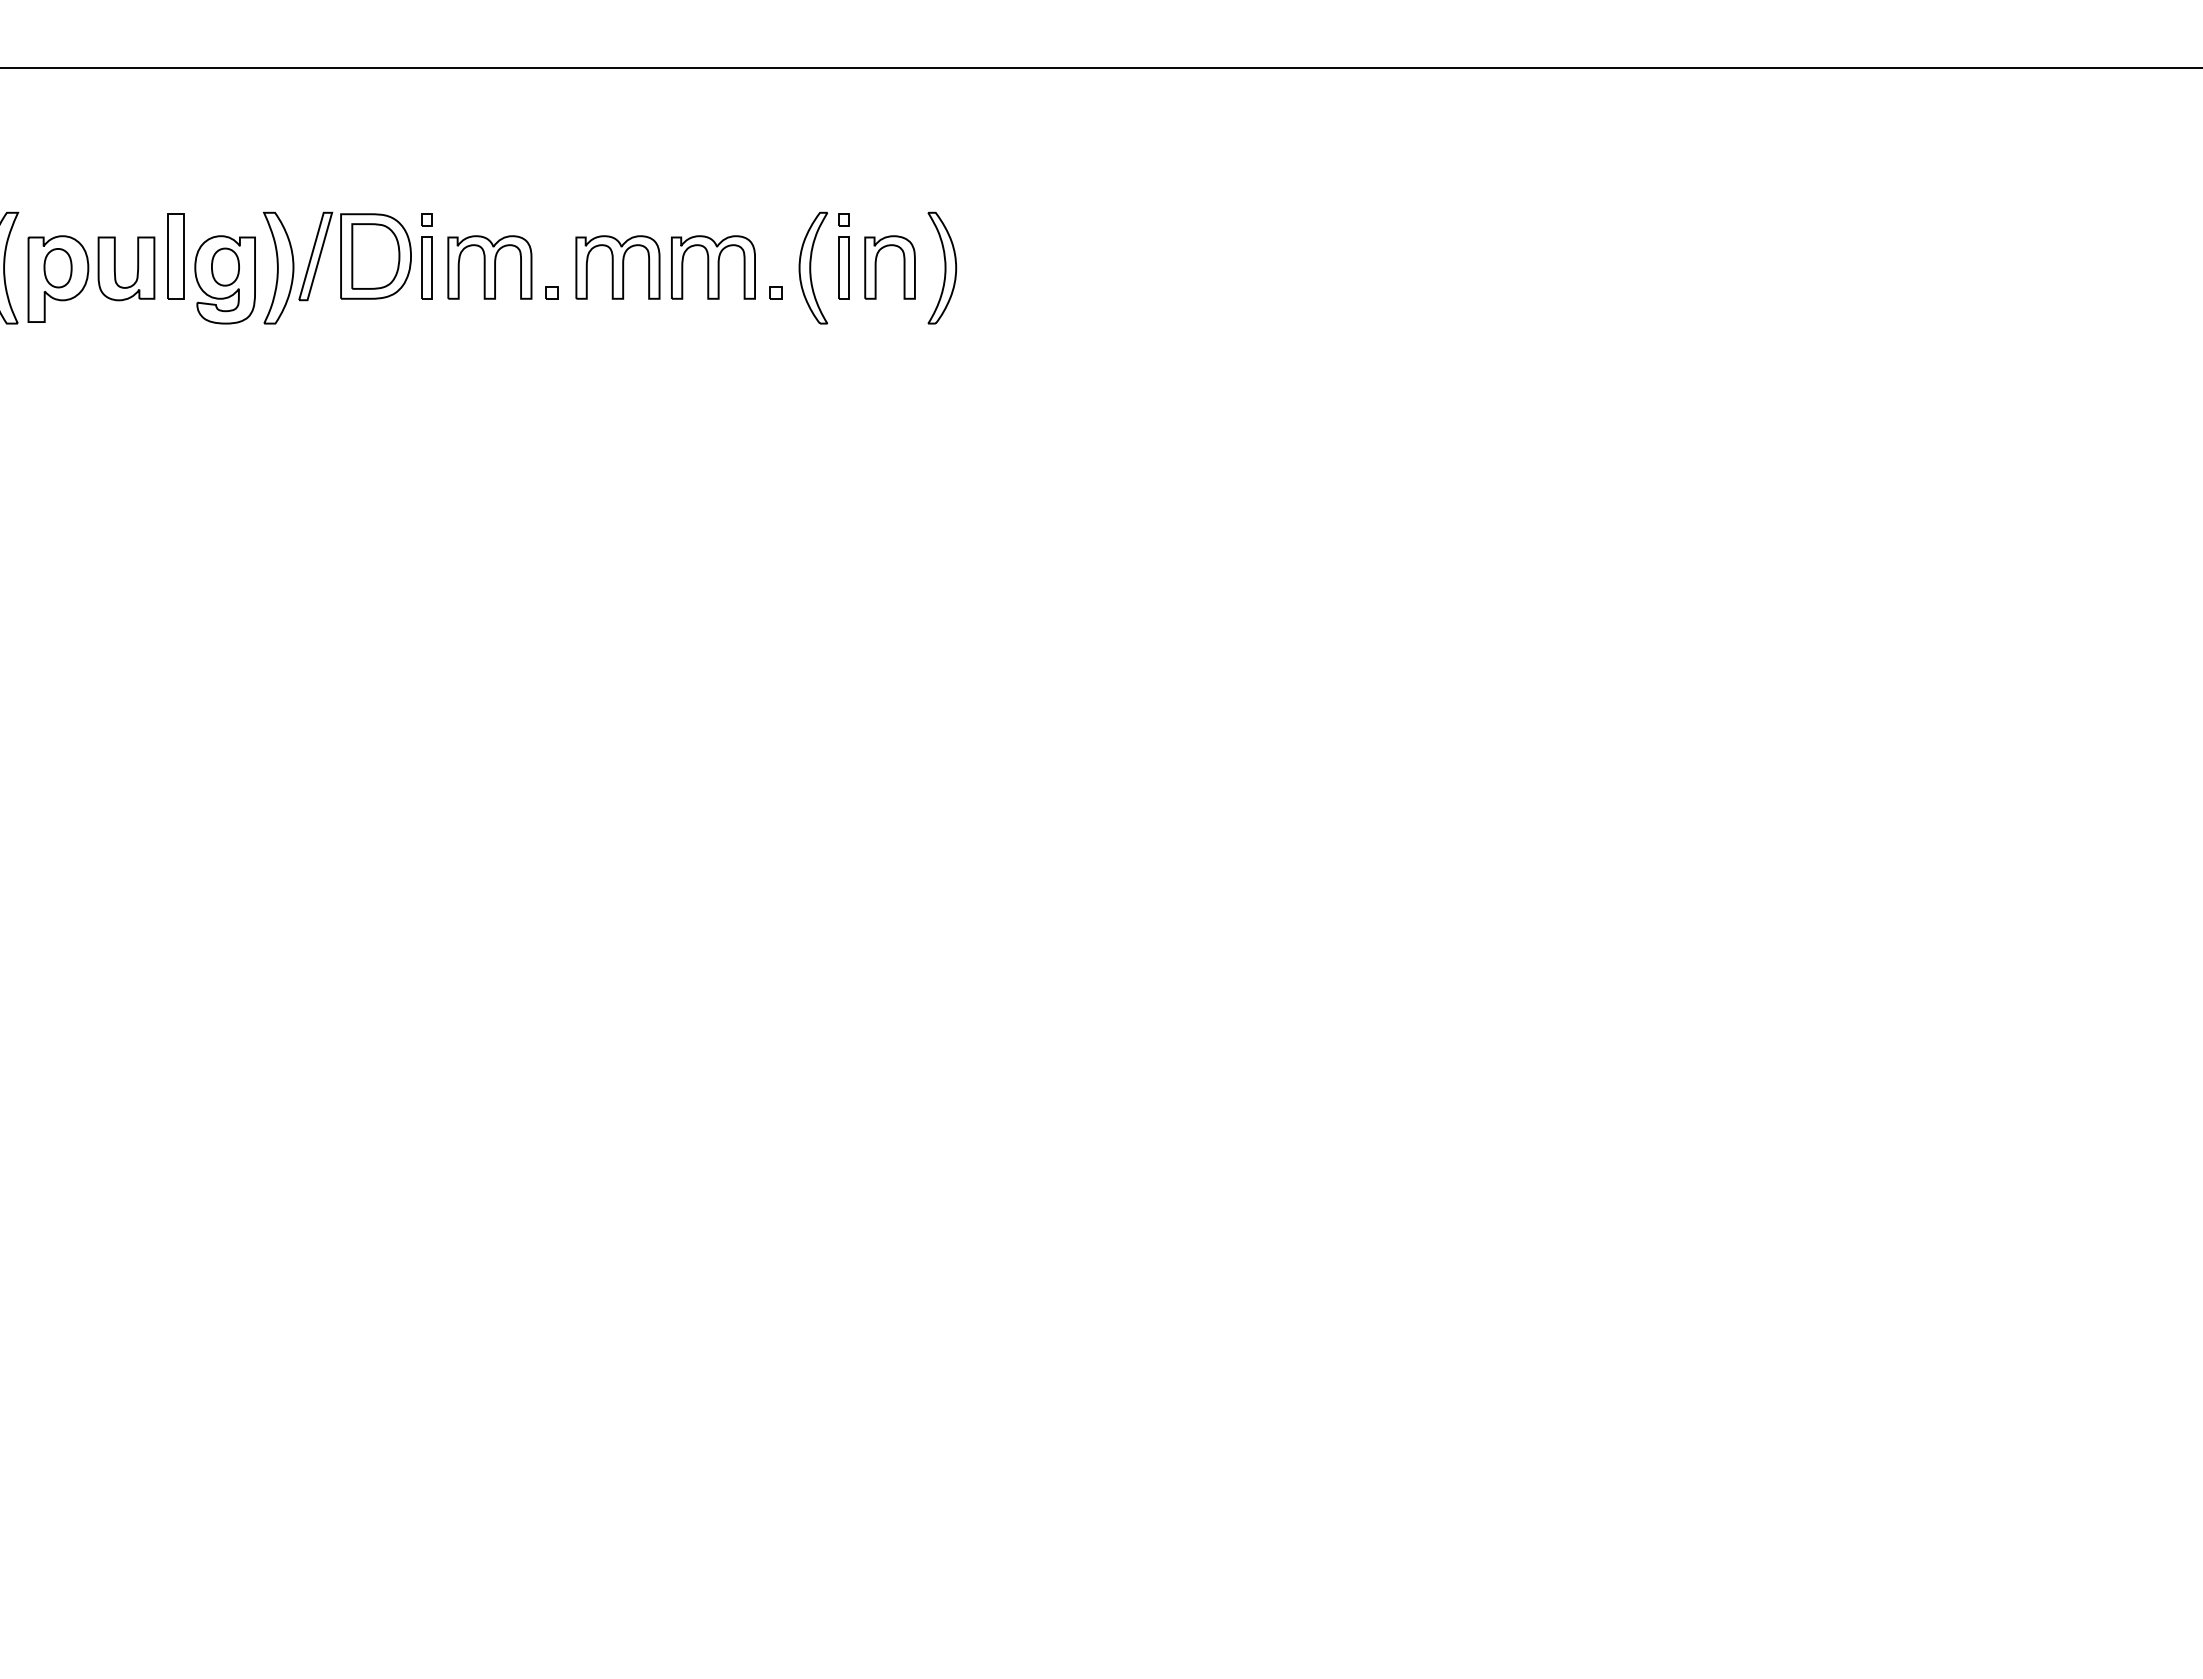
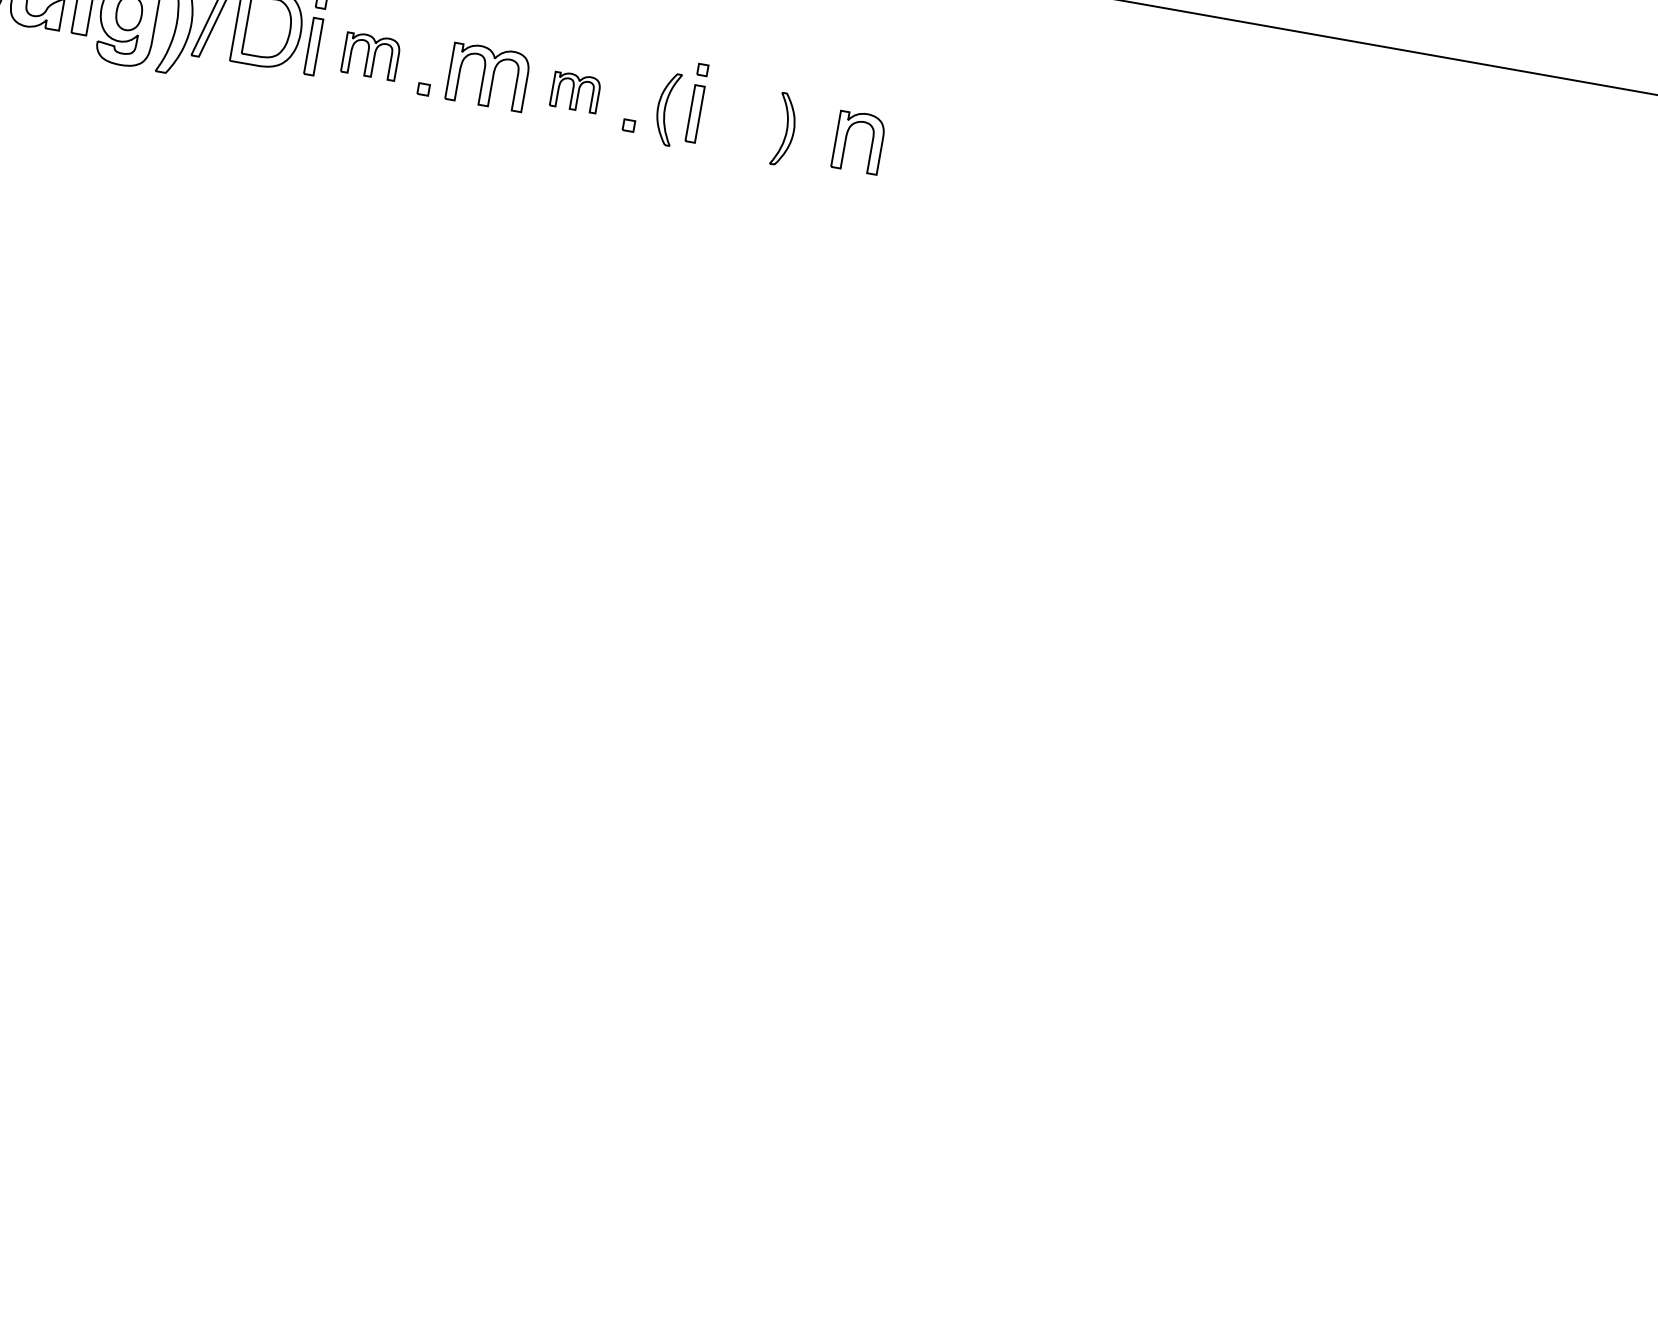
part: (489, 267) -> (370, 56), size x0.7
part: (713, 267) -> (575, 92), size x0.6
part: (813, 267) -> (667, 108), size x0.7
part: (876, 267) -> (846, 140), moved
part: (942, 267) -> (785, 129), size x0.7

